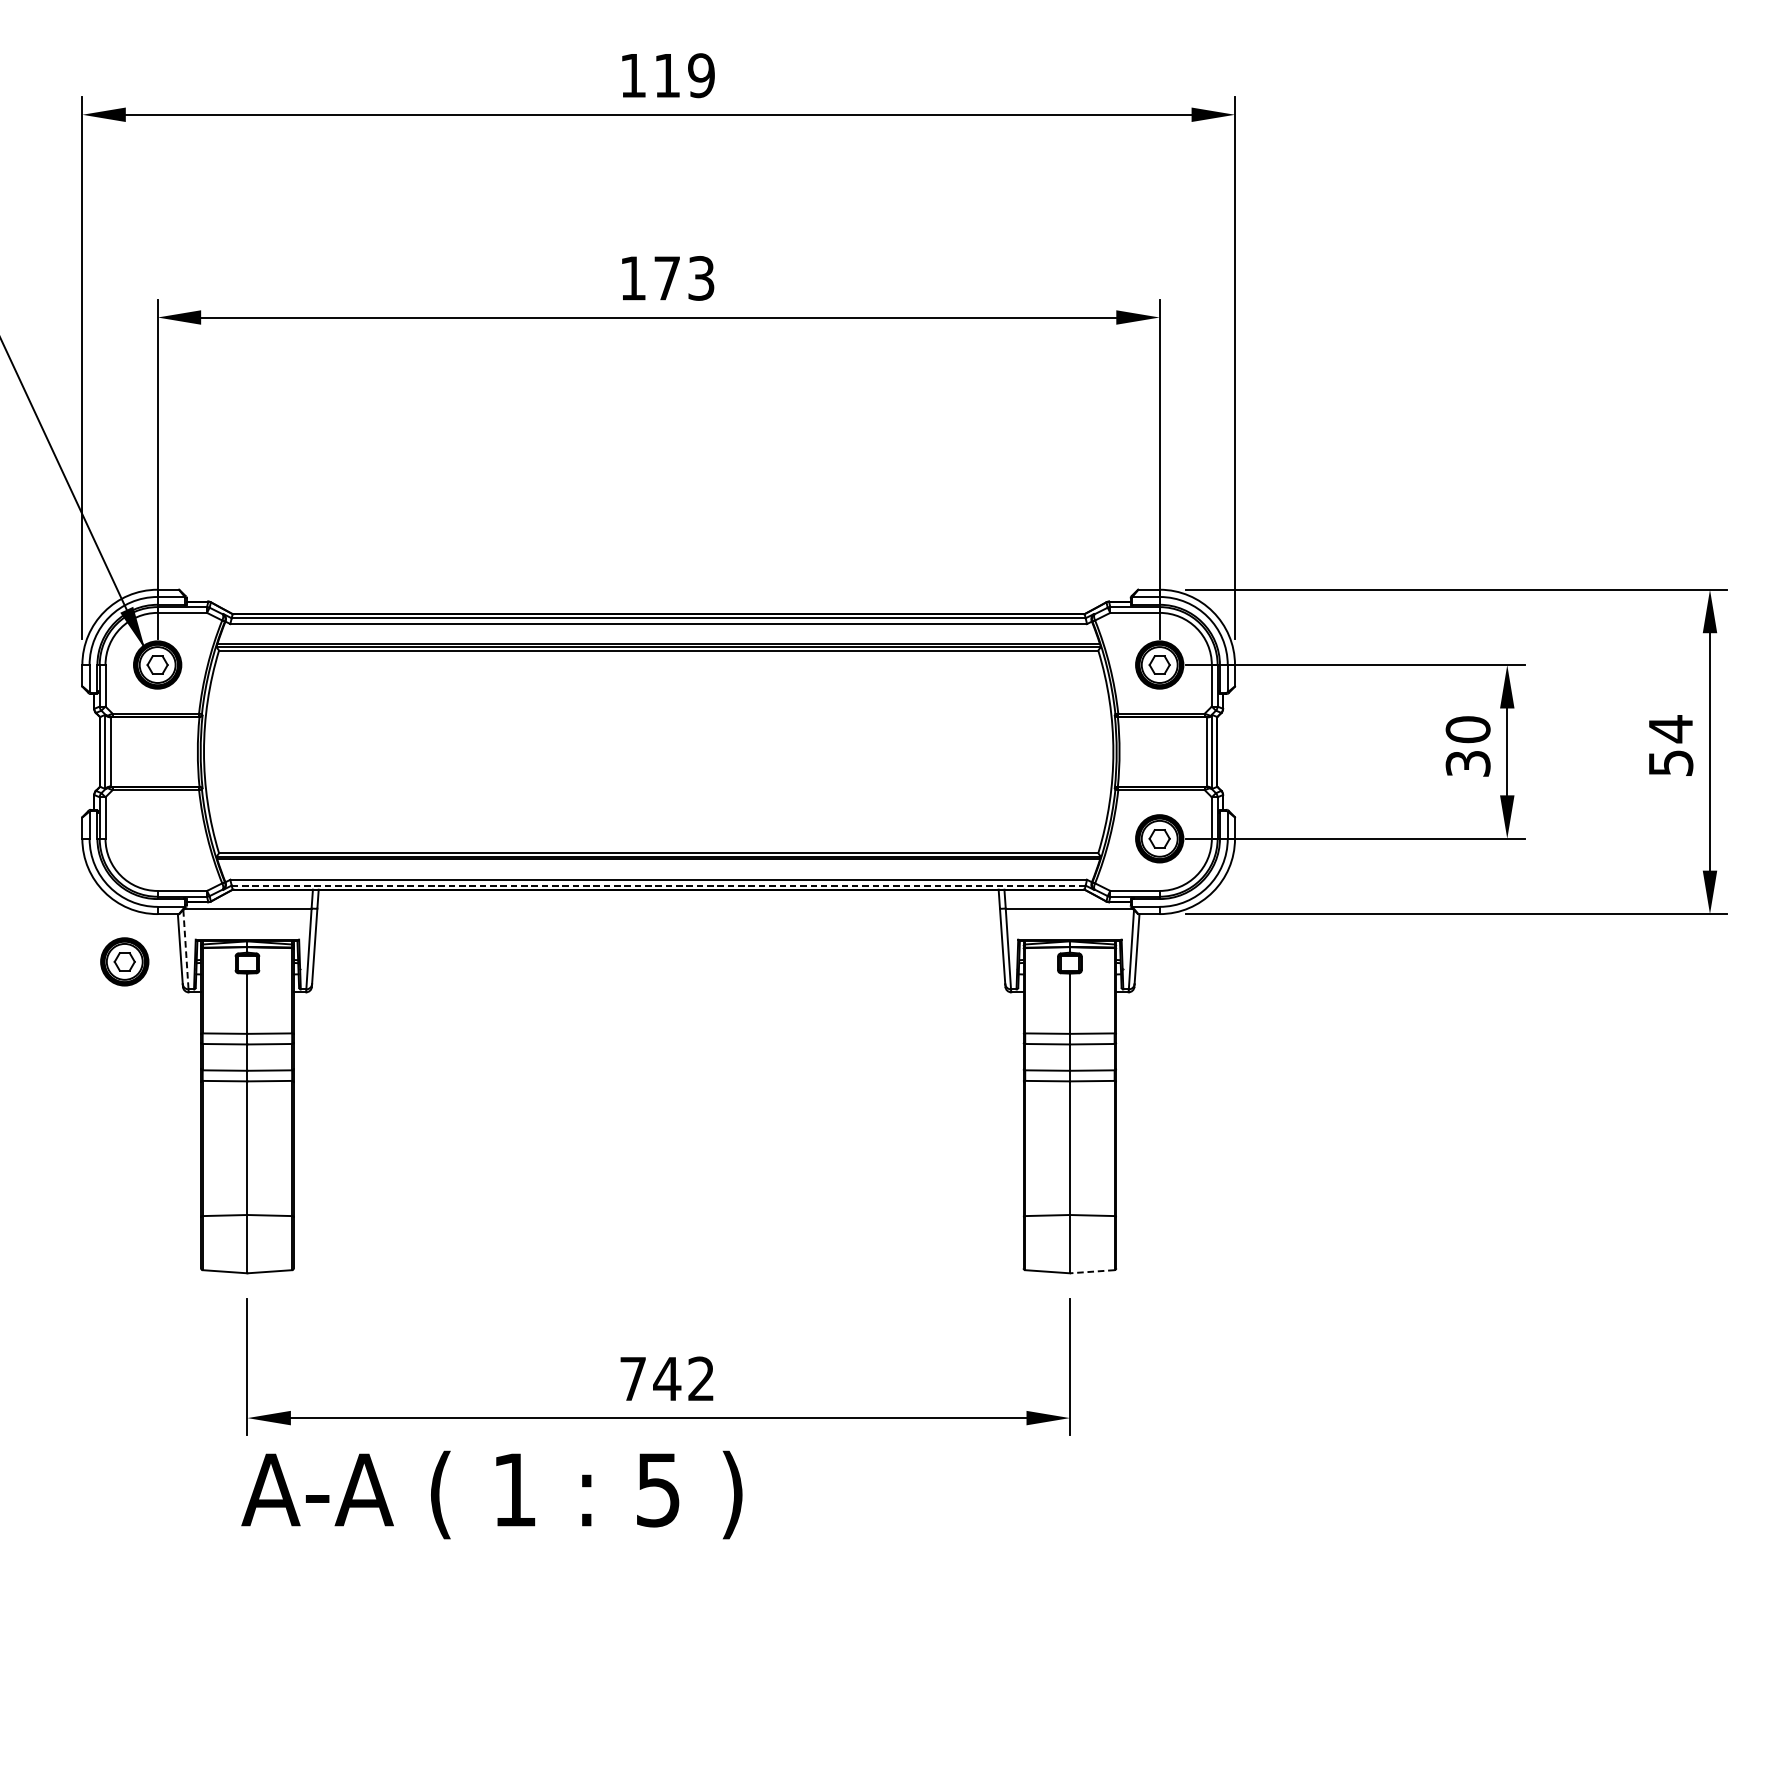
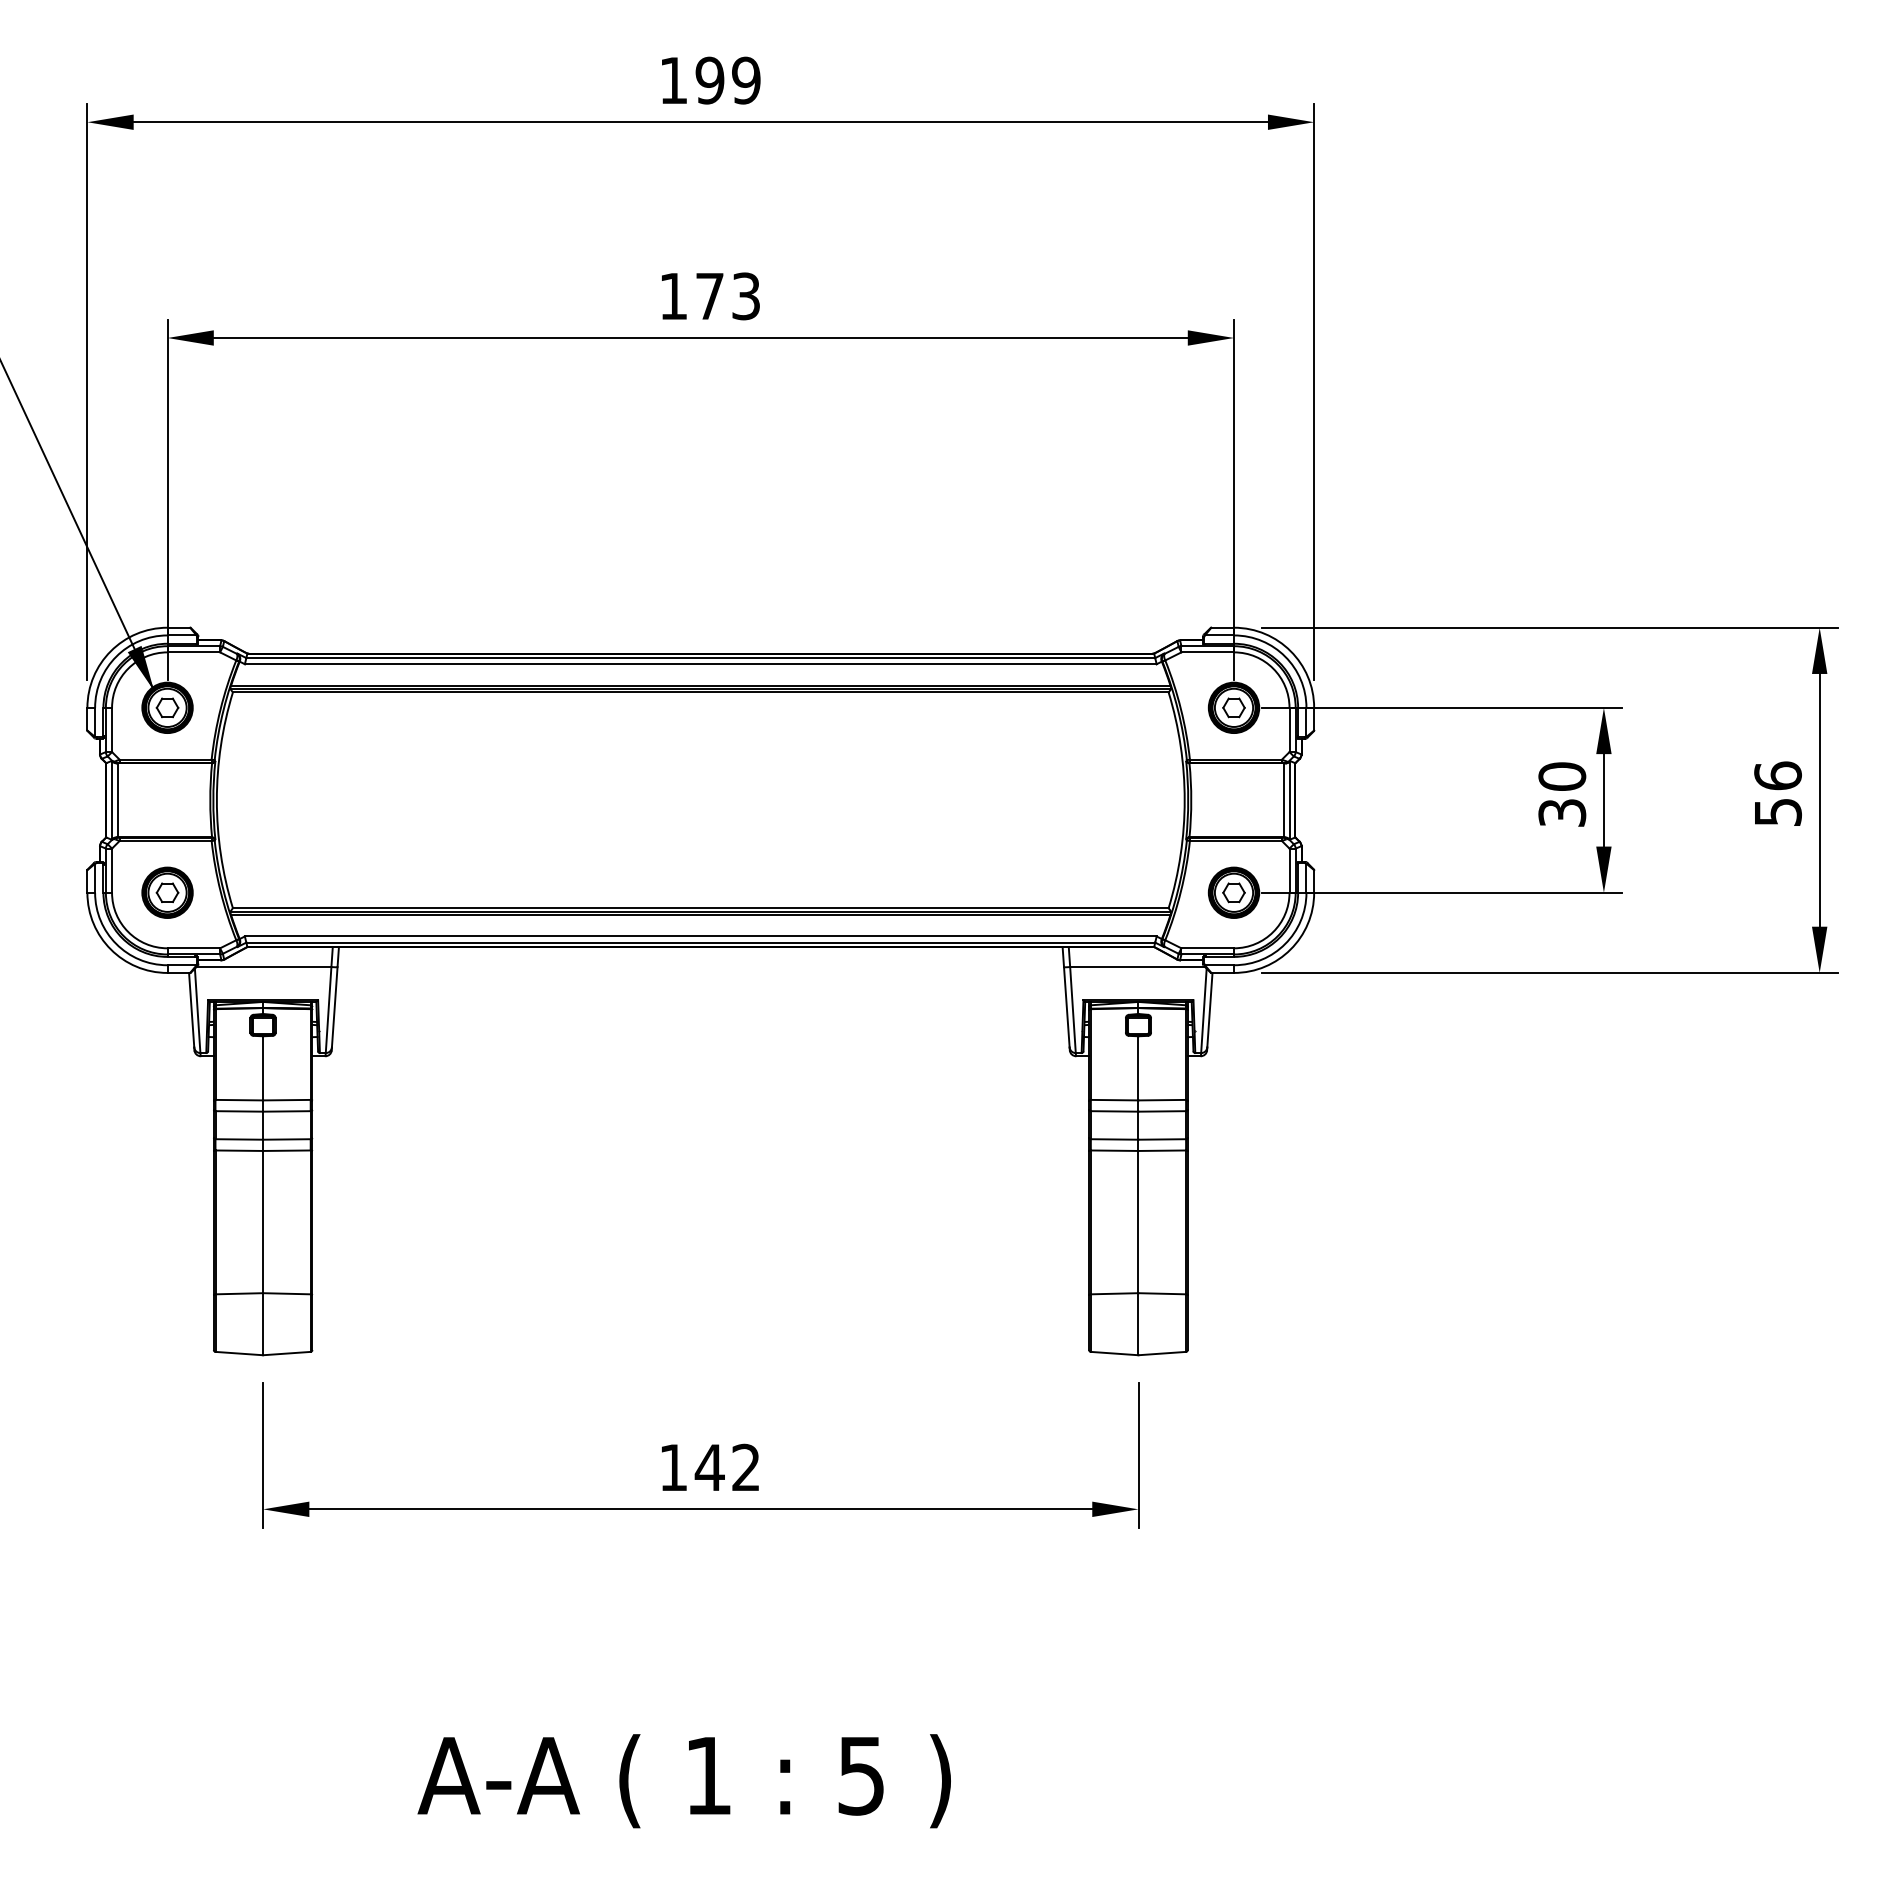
text: (666, 75) -> (709, 80), 119 -> 199
text: (1670, 729) -> (1777, 776), 54 -> 56
line: (659, 885) -> (701, 942), dashed -> solid
line: (185, 950) -> (197, 1011), dashed -> solid
part: (124, 961) -> (167, 892), moved
line: (1092, 1271) -> (1162, 1353), dashed -> solid
text: (633, 1378) -> (673, 1467), 742 -> 142
text: (491, 1495) -> (683, 1781), moved

